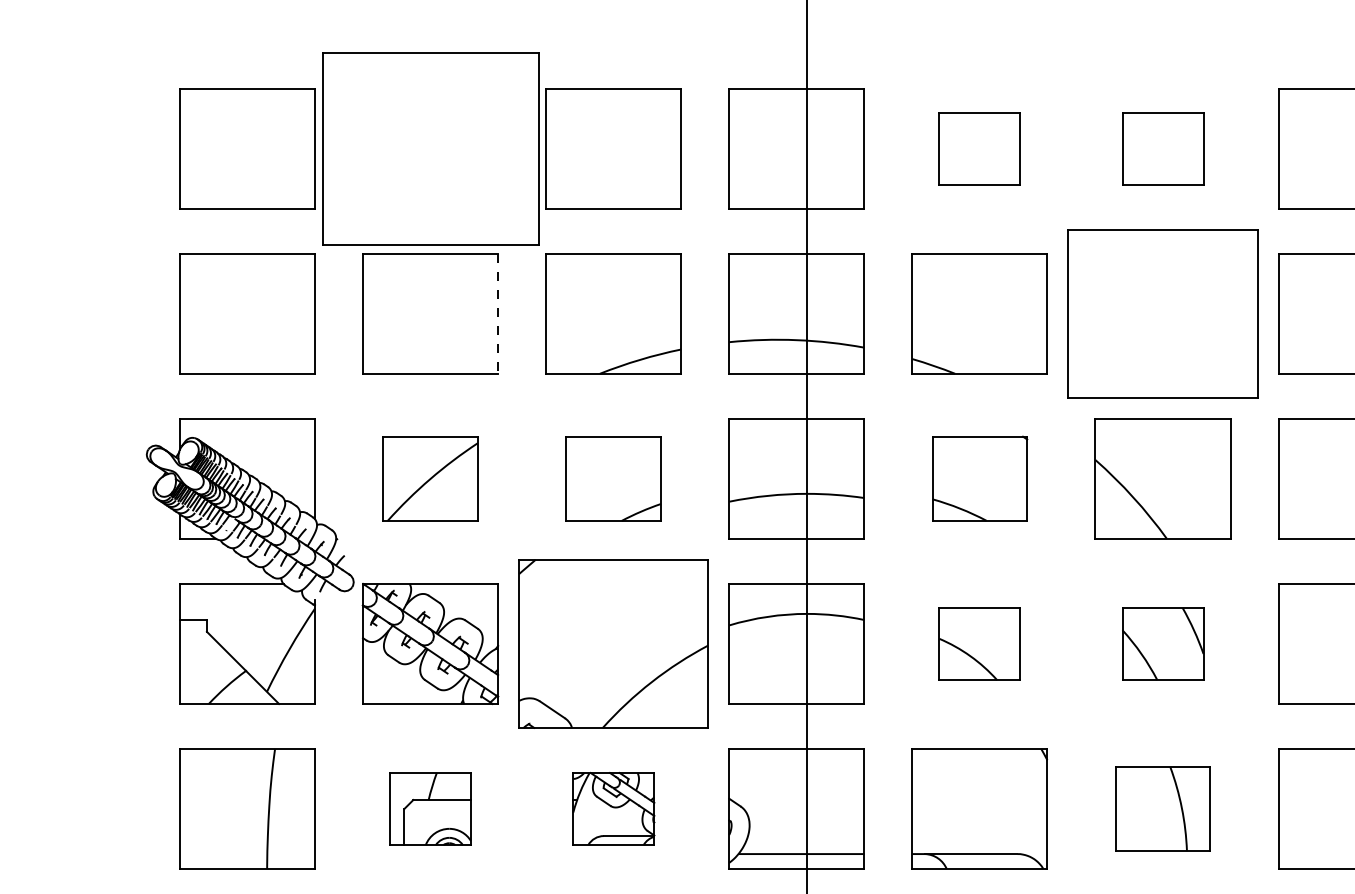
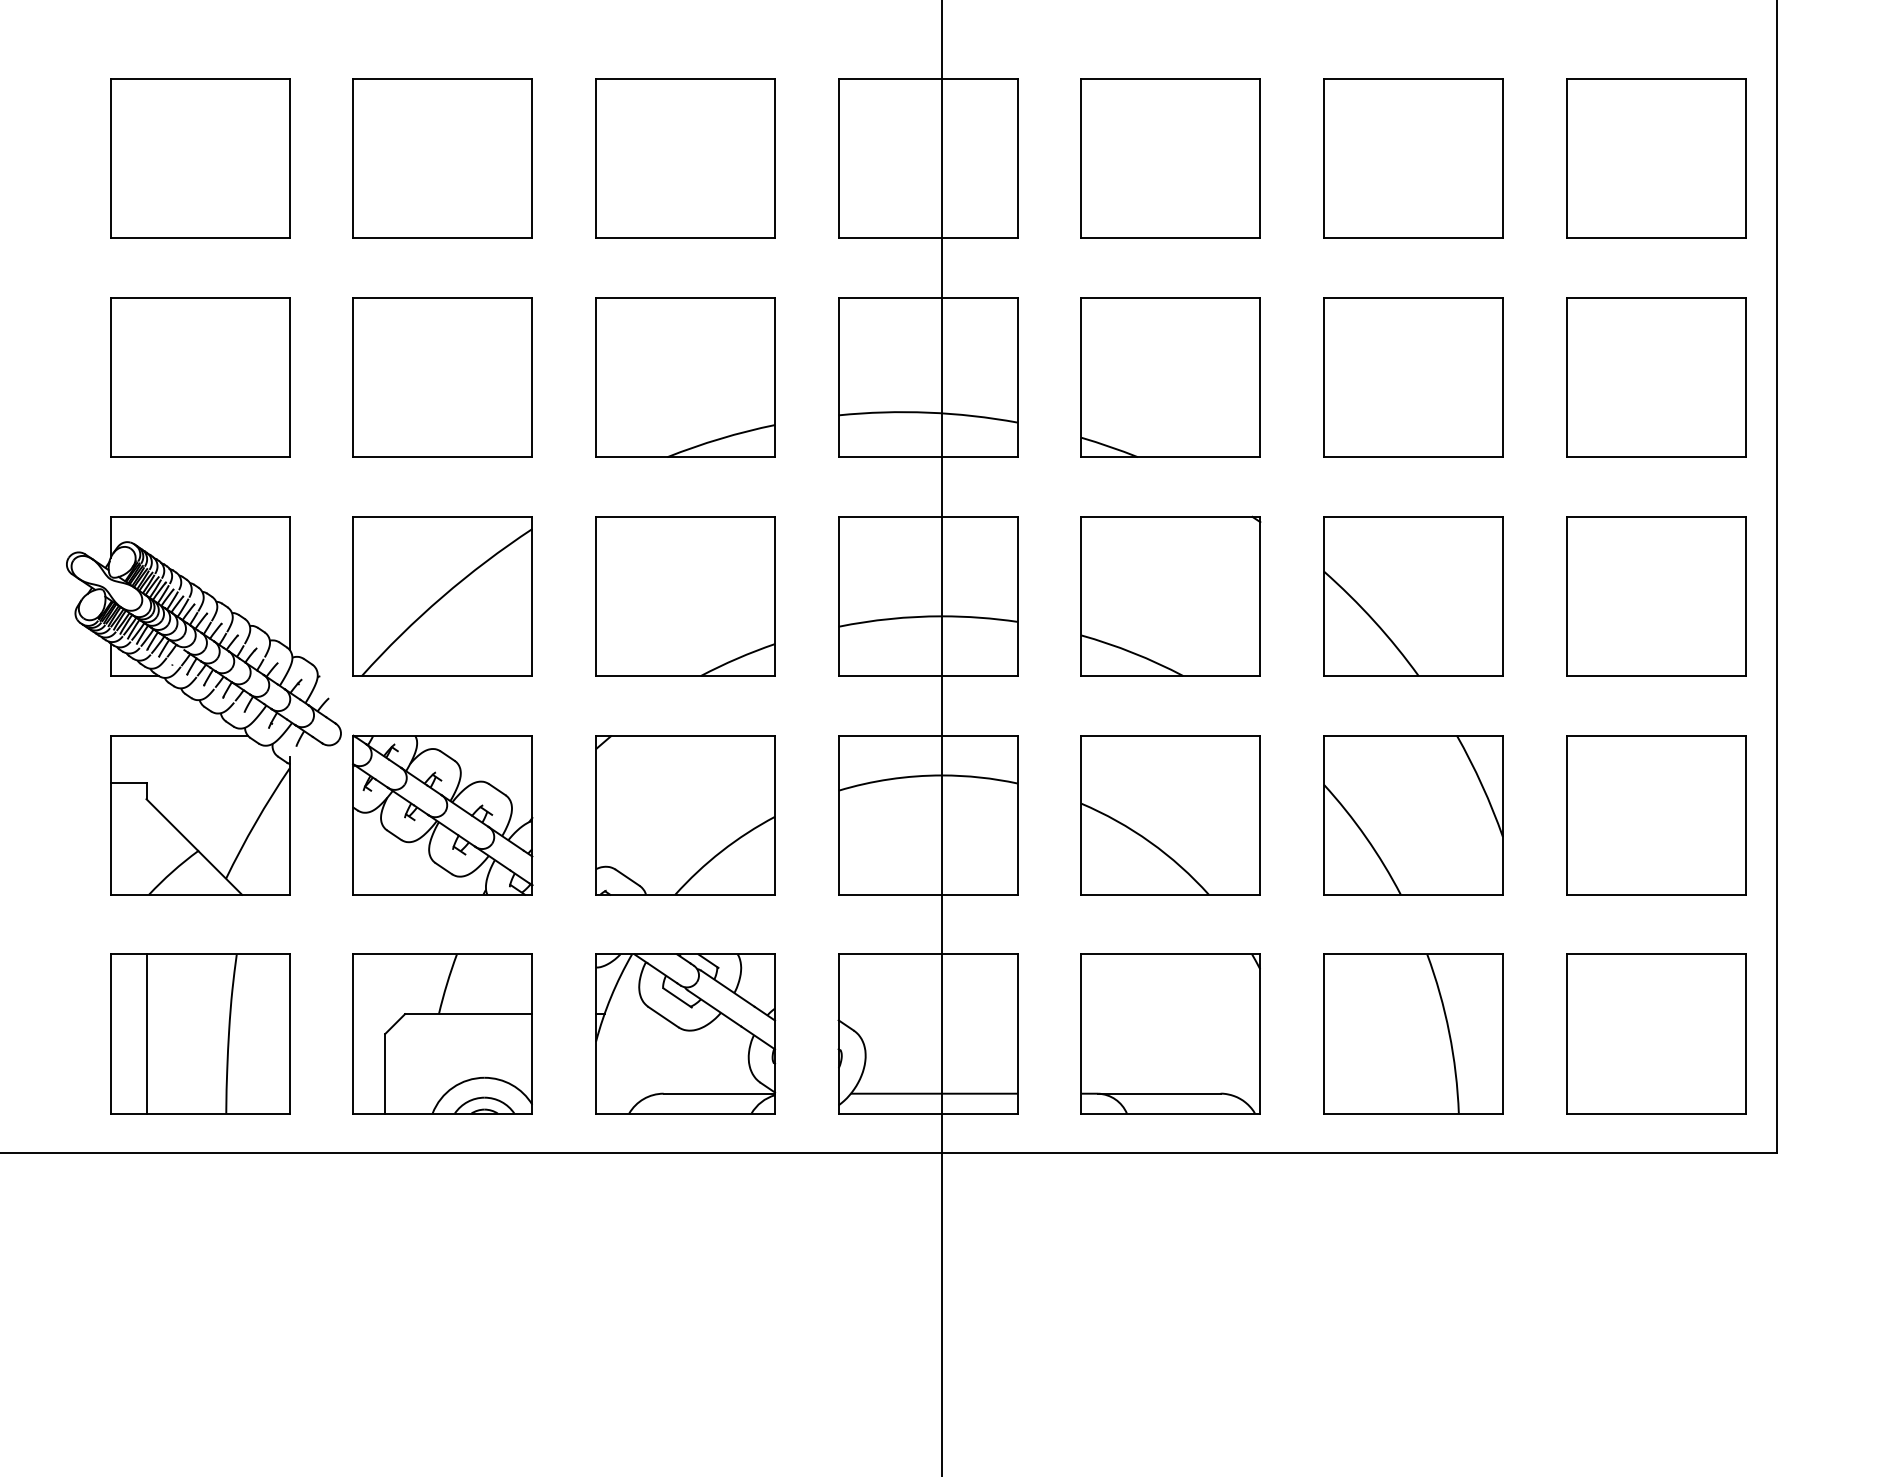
part: (430, 148) -> (442, 158), size x0.62
part: (979, 148) -> (1170, 158), size x1.67
part: (1163, 148) -> (1413, 158), size x1.67
line: (498, 313) -> (532, 377), dashed -> solid
part: (1163, 313) -> (1413, 377), size x0.71
part: (430, 478) -> (442, 596), size x1.43
part: (613, 478) -> (685, 596), size x1.43
part: (979, 478) -> (1170, 595), size x1.43
part: (613, 644) -> (685, 815), size x0.71
part: (979, 644) -> (1170, 815), size x1.67
part: (1163, 644) -> (1413, 815), size x1.67
line: (206, 808) -> (146, 1033), added
part: (430, 808) -> (442, 1033), size x1.67
part: (613, 808) -> (685, 1033), size x1.67
part: (1163, 808) -> (1413, 1033), size x1.43

